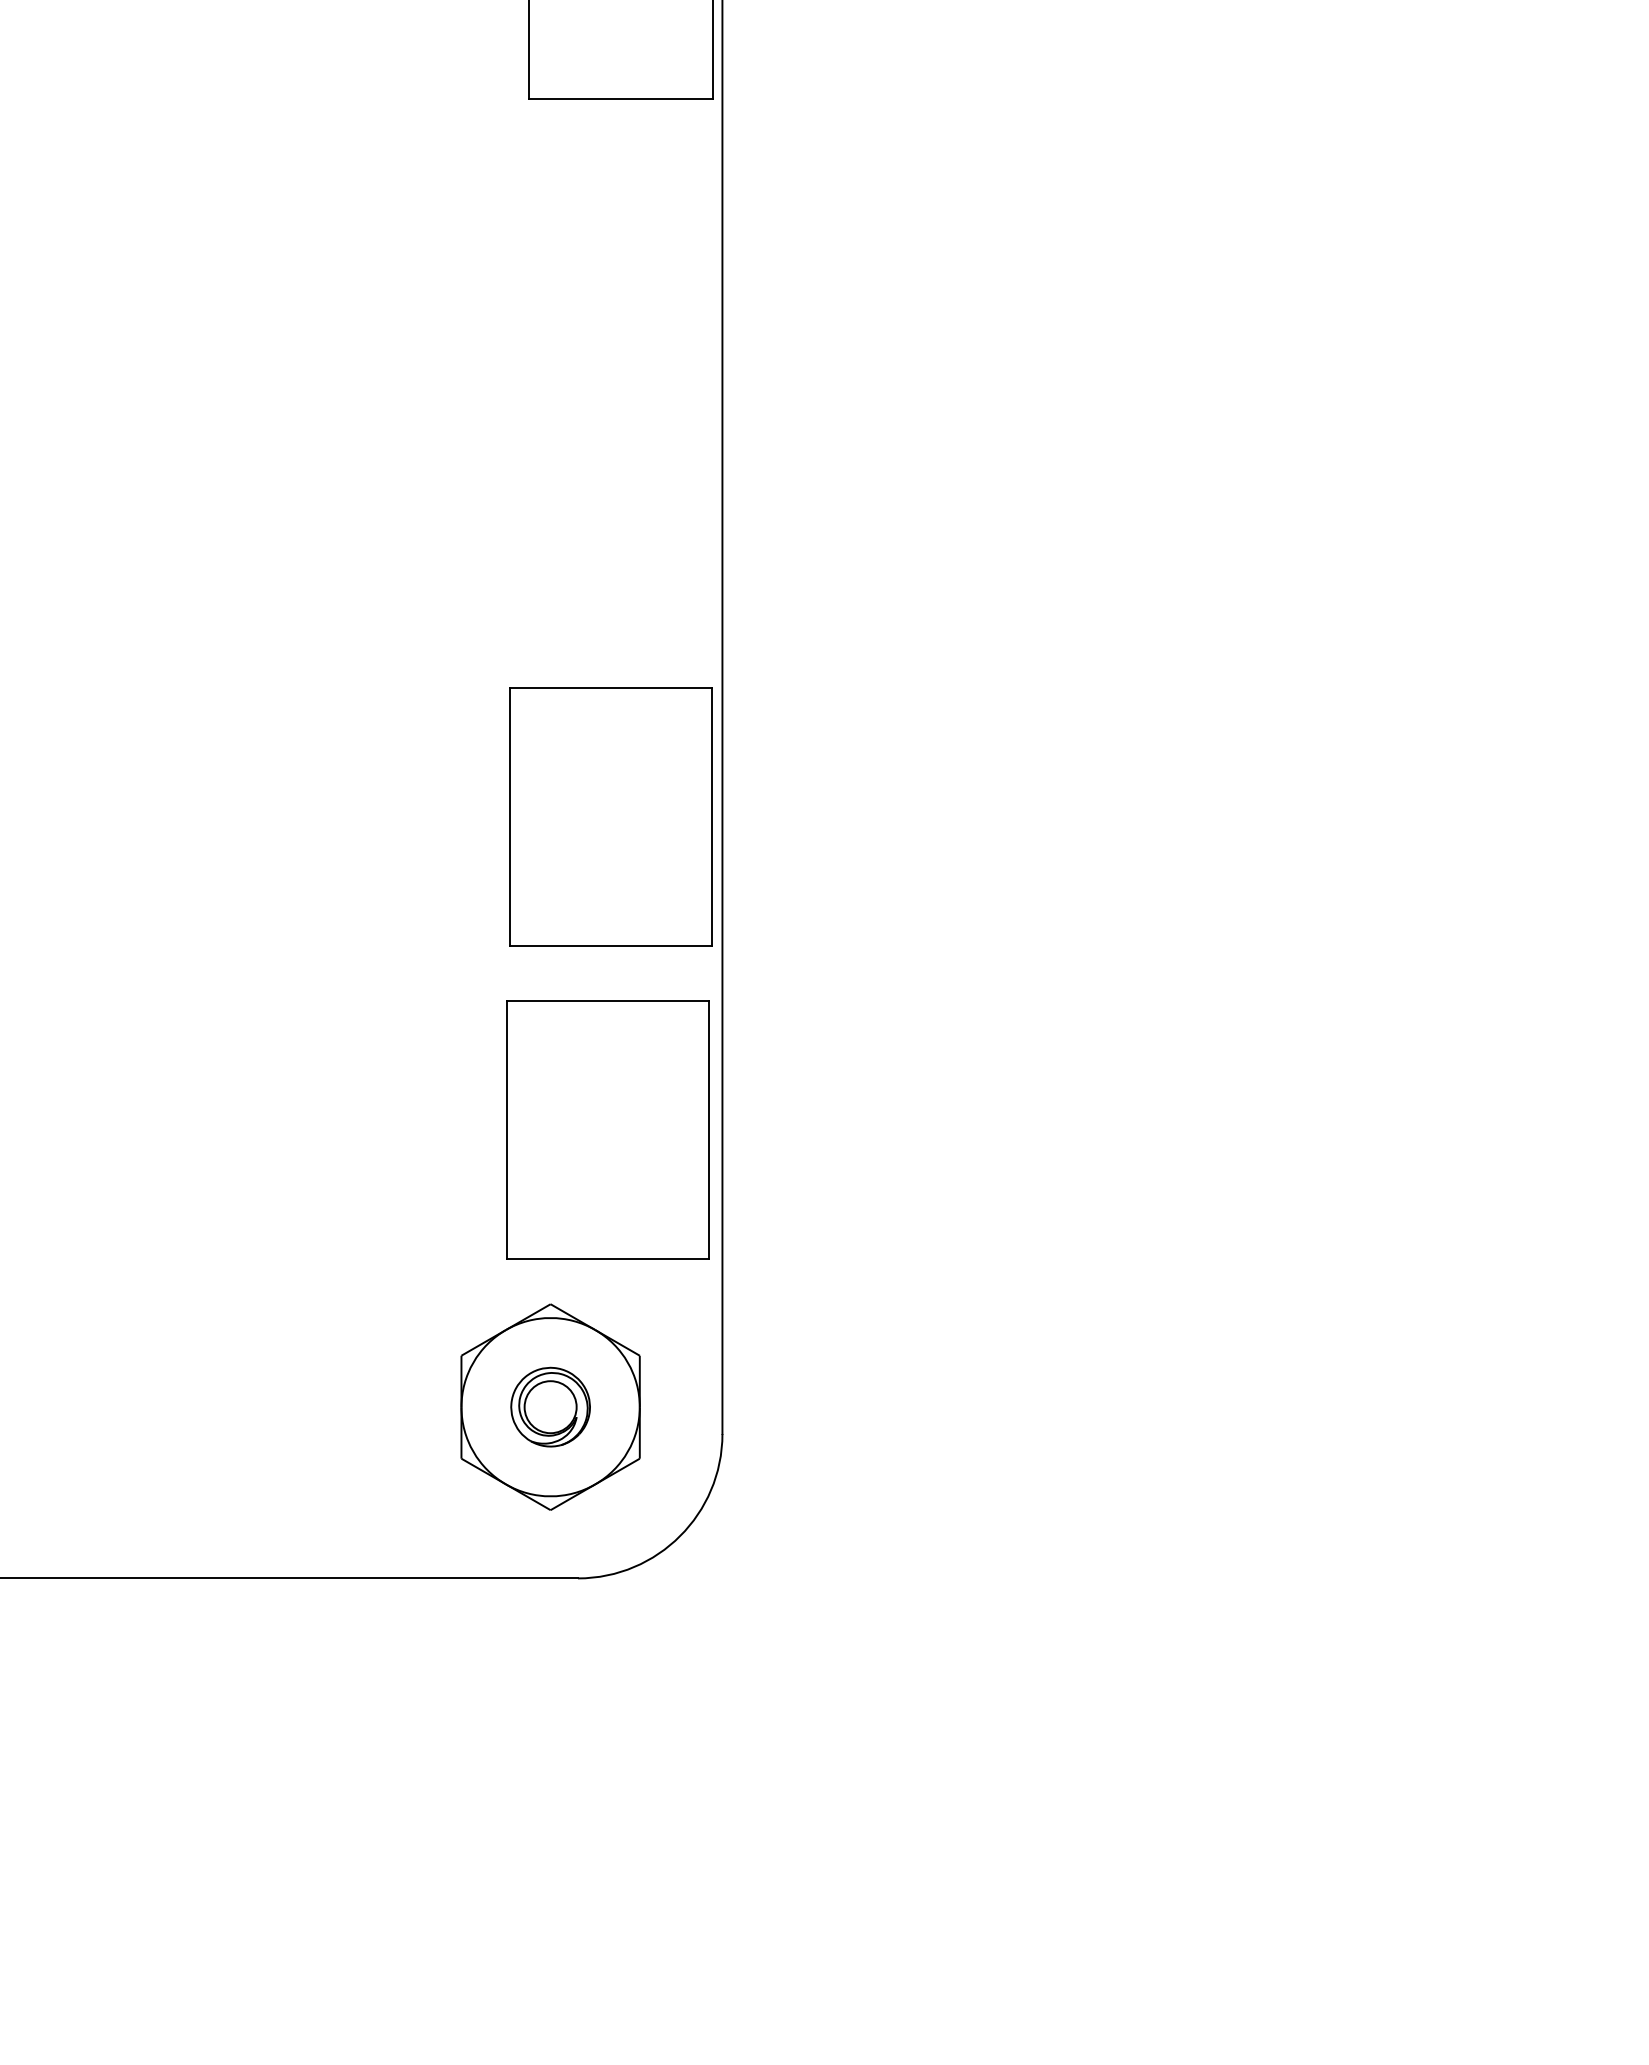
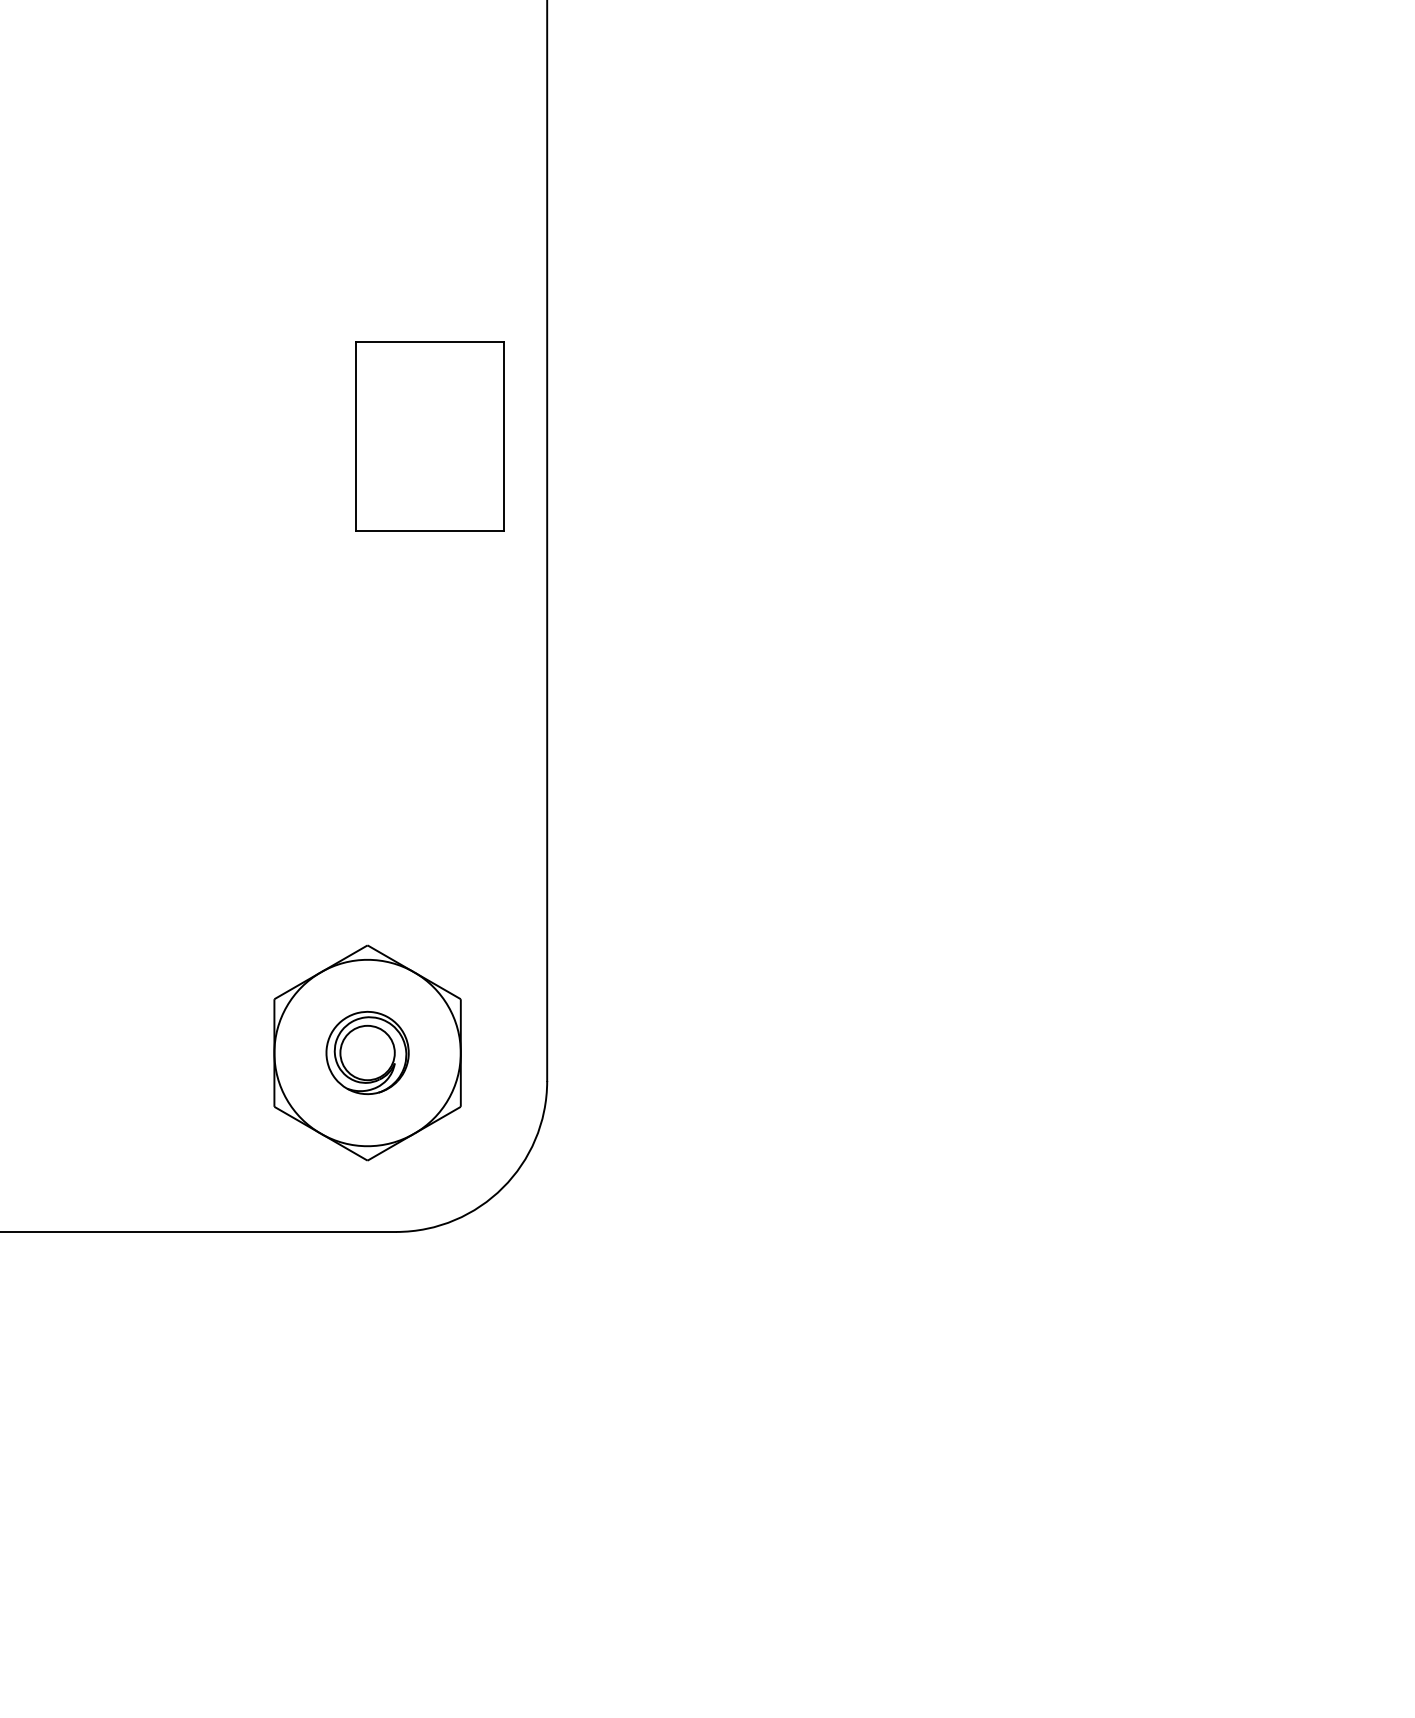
part: (610, 816) -> (430, 435), size x0.7
part: (607, 1129) -> (427, 762), removed

